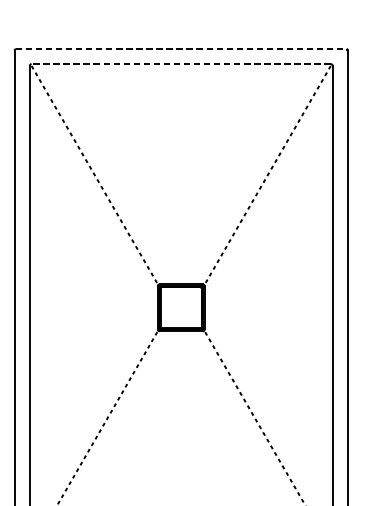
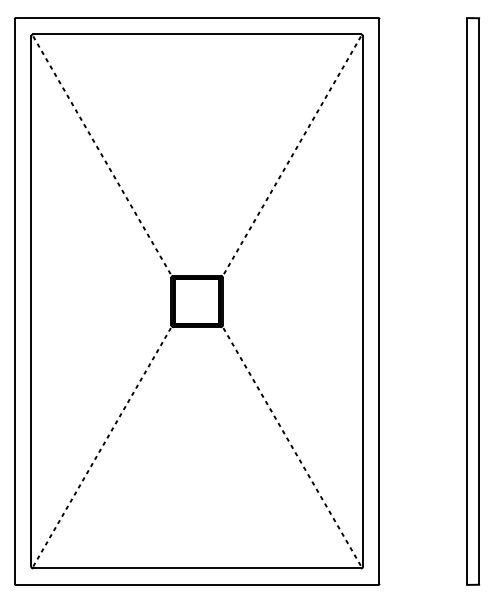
line: (181, 49) -> (197, 18), dashed -> solid
line: (181, 64) -> (197, 34), dashed -> solid

